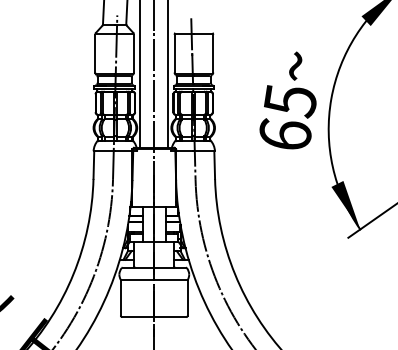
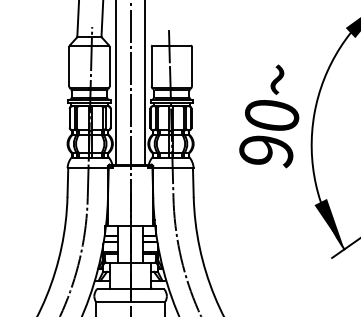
text: (287, 118) -> (268, 134), 65 -> 90

